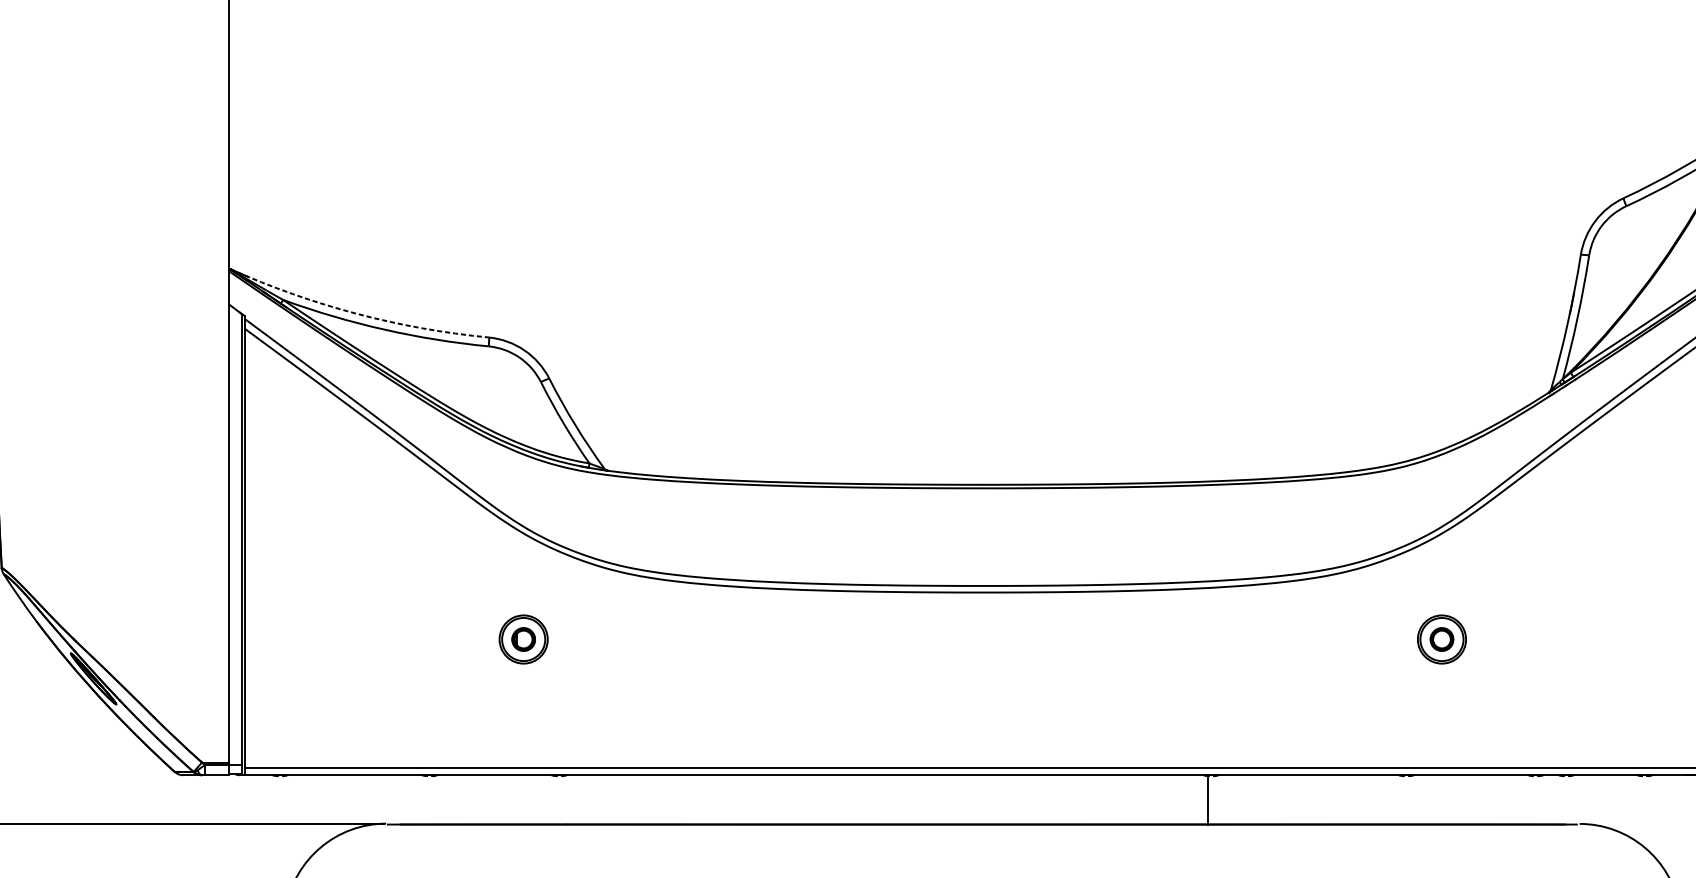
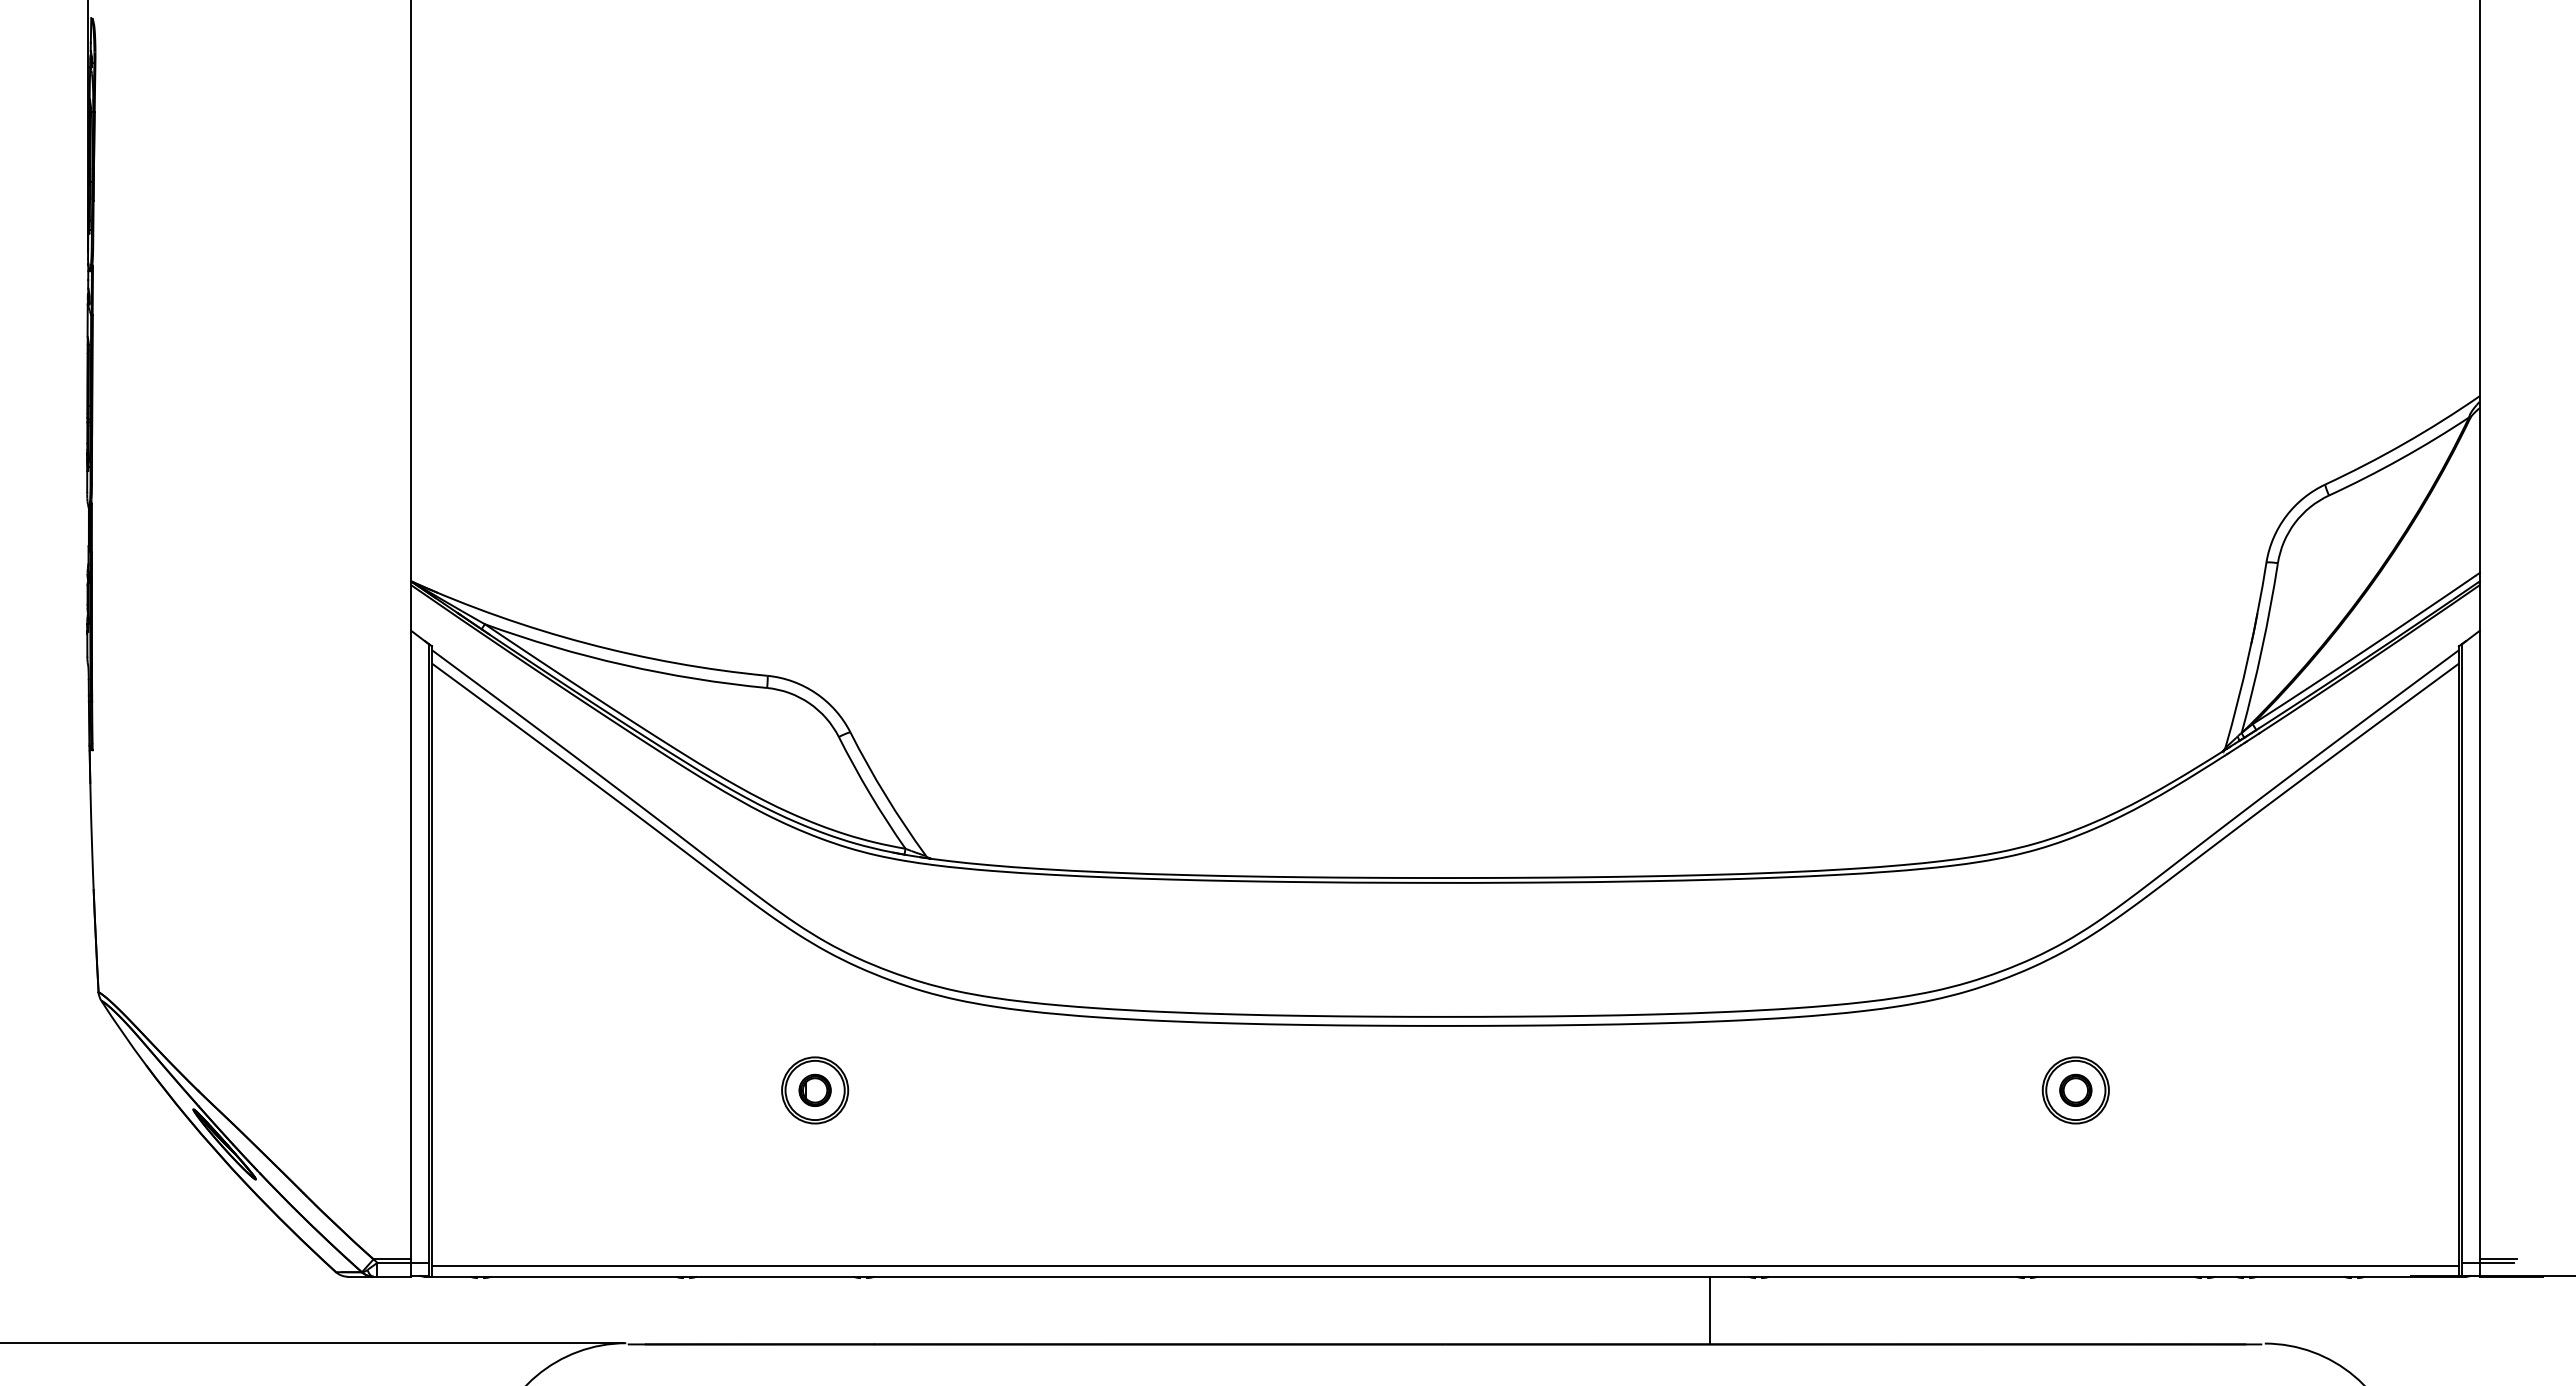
arc: (357, 313) -> (586, 643), dashed -> solid
line: (1208, 799) -> (1710, 1310), moved

